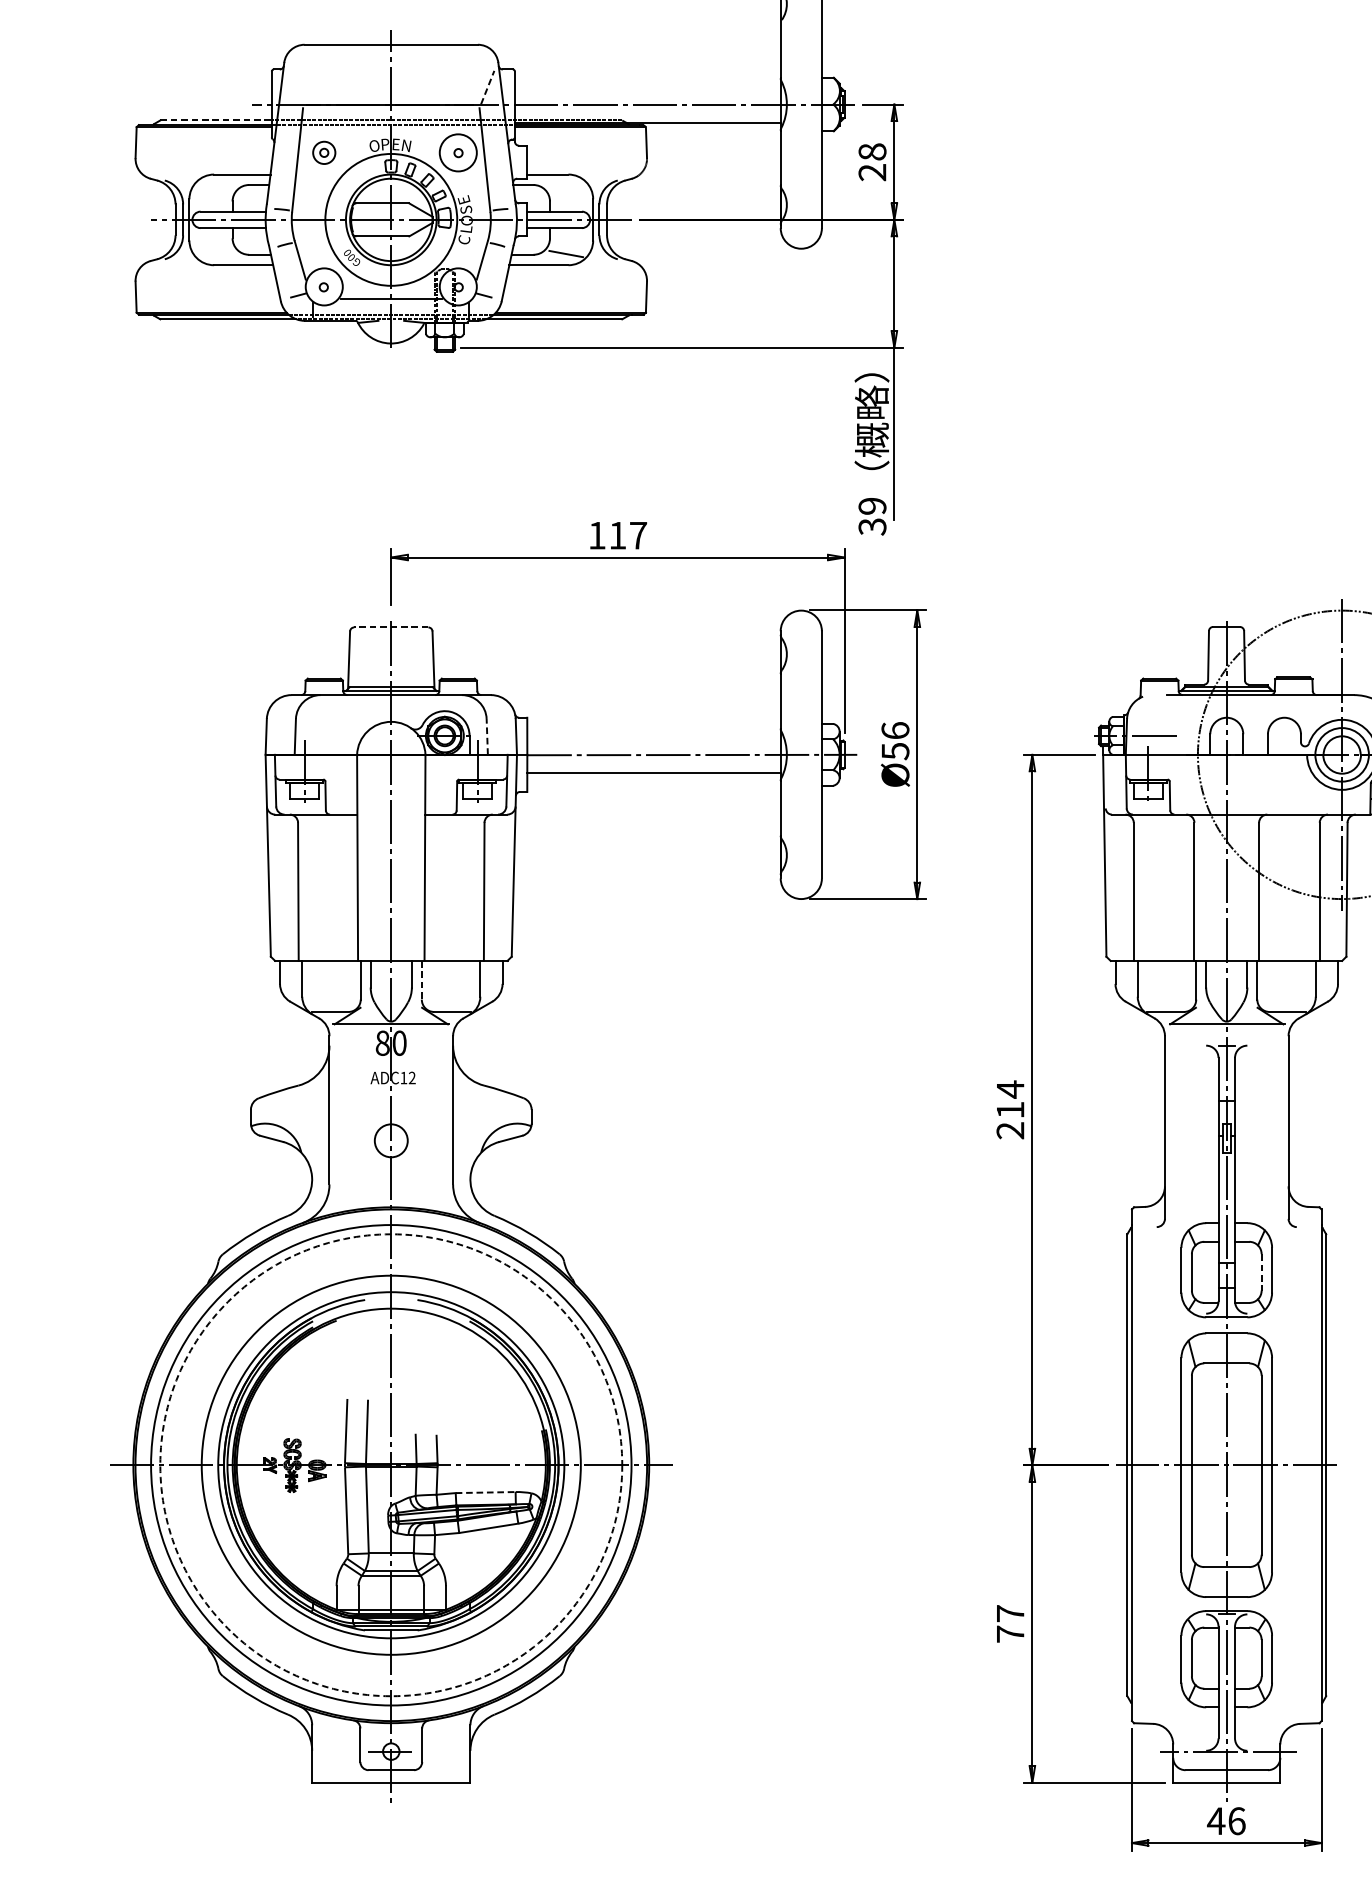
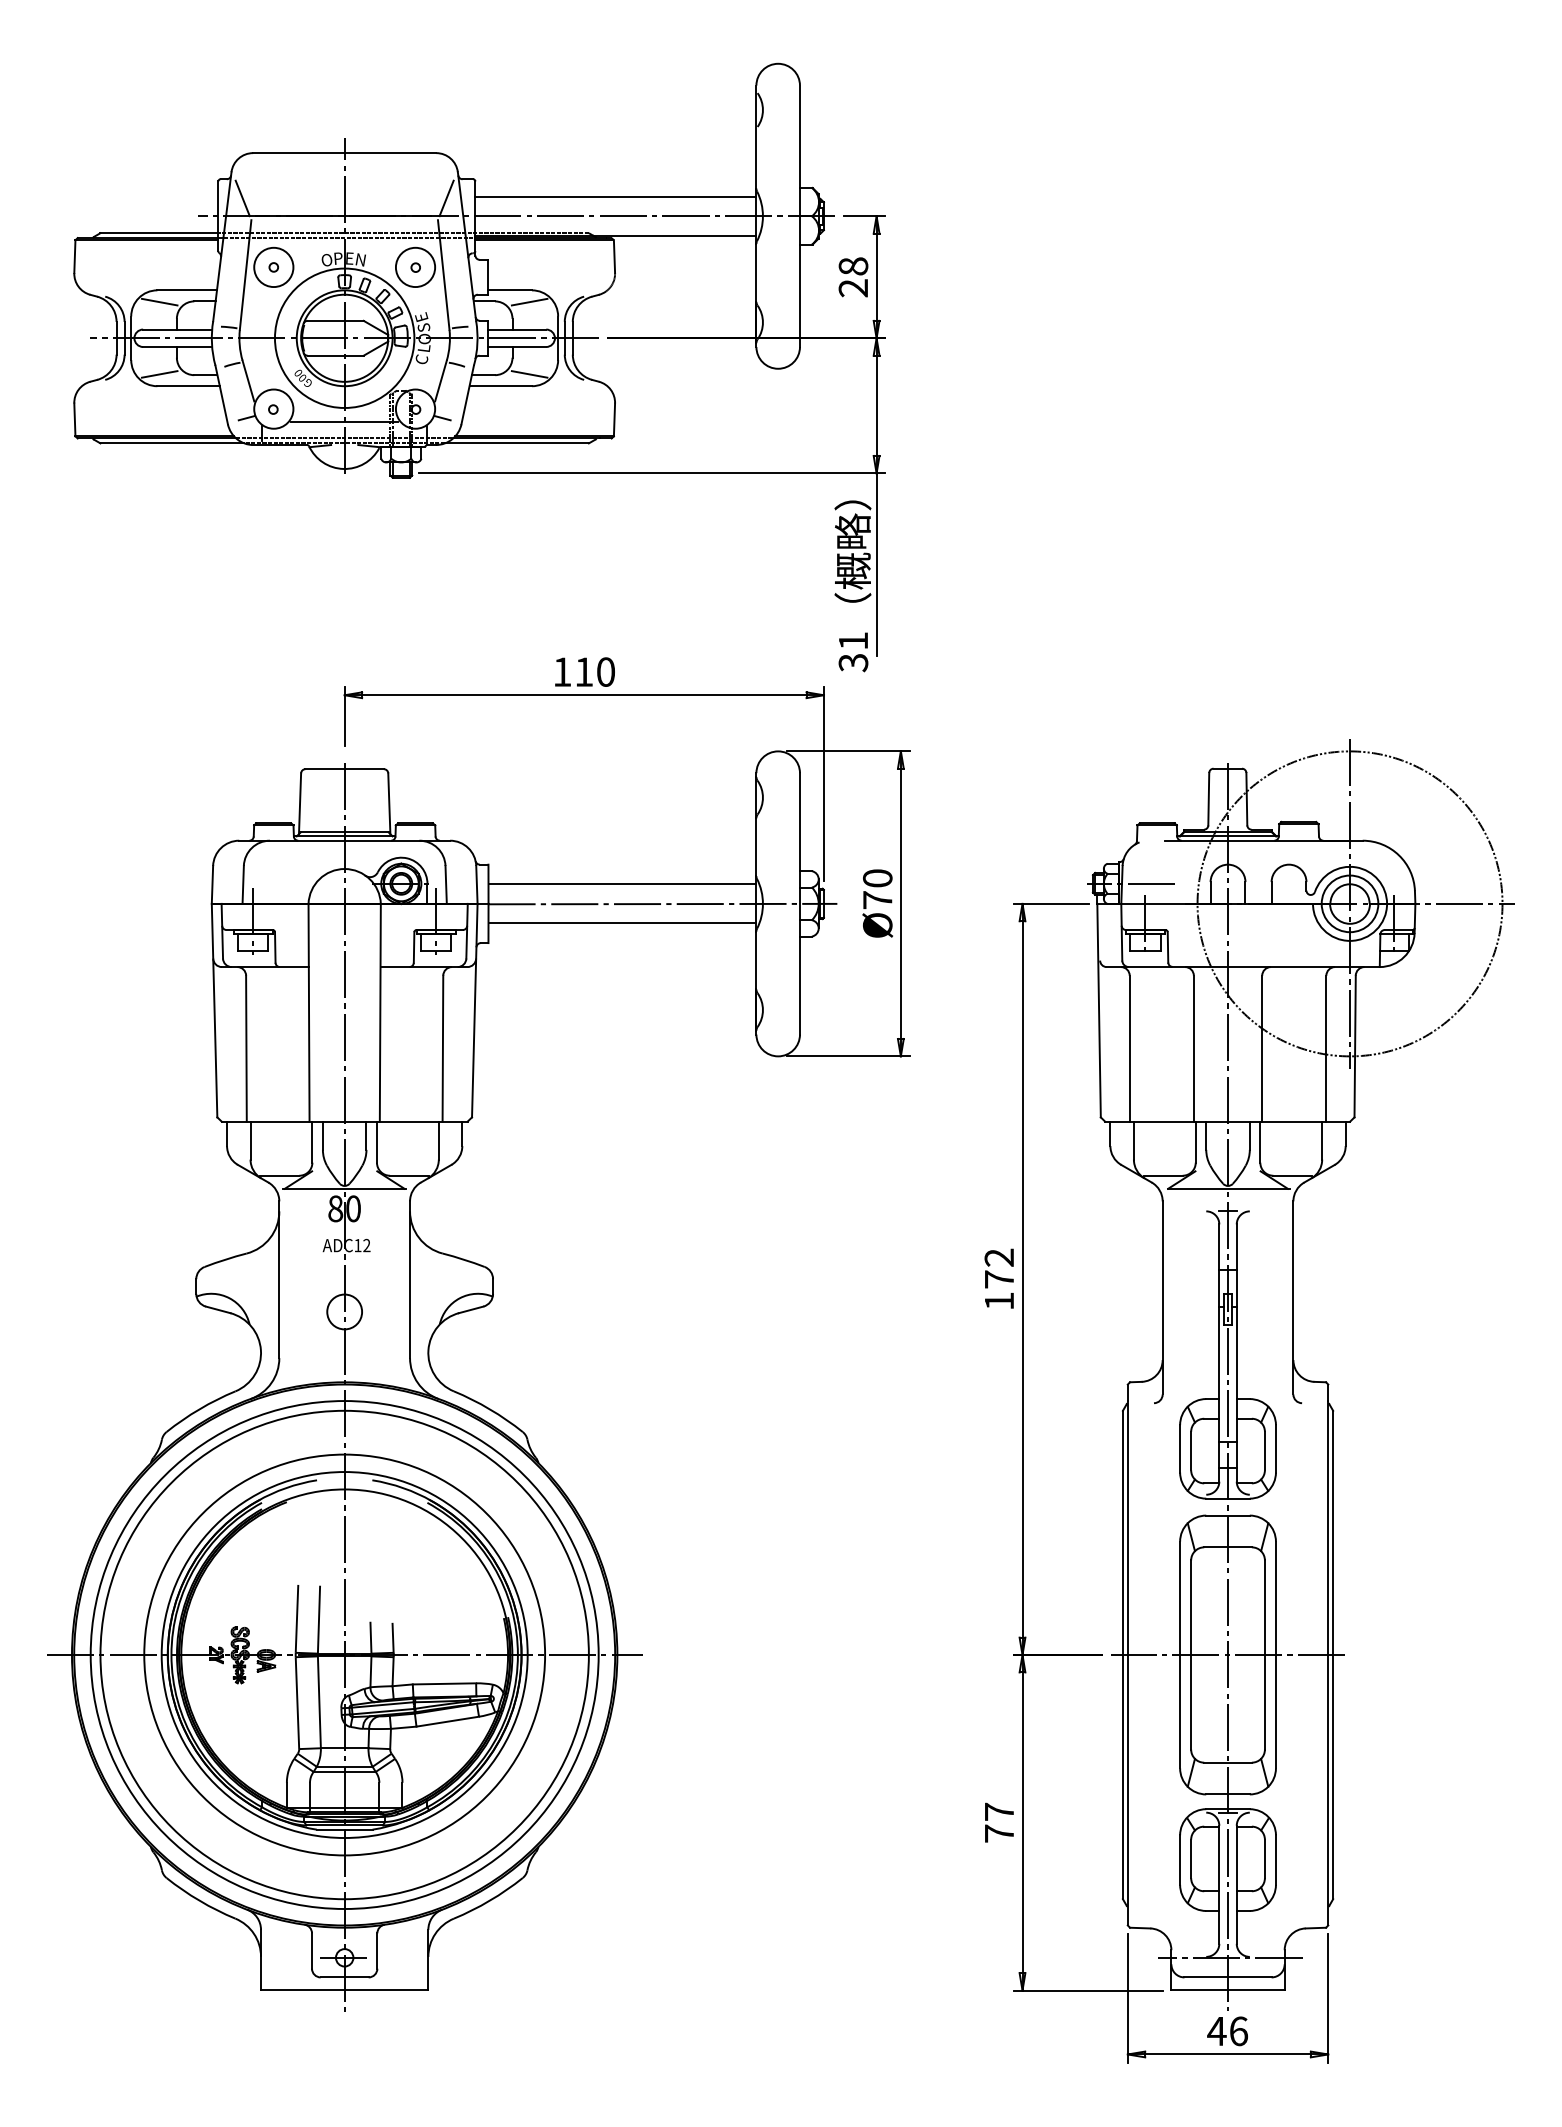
line: (647, 85) -> (615, 196), added
line: (487, 86) -> (446, 197), dashed -> solid
line: (294, 87) -> (242, 198), added
line: (216, 120) -> (159, 233), dashed -> solid
circle: (323, 152) -> (273, 267), size x1.67
line: (216, 185) -> (159, 301), added
line: (566, 185) -> (529, 301), added
line: (216, 254) -> (159, 374), added
text: (872, 506) -> (853, 641), 39 -> 31
text: (638, 535) -> (606, 671), 117 -> 110
line: (391, 627) -> (344, 769), dashed -> solid
line: (487, 736) -> (446, 884), dashed -> solid
line: (654, 736) -> (622, 884), added
text: (895, 741) -> (877, 889), Ø56 -> Ø70
line: (421, 980) -> (376, 1142), dashed -> solid
text: (1009, 1110) -> (998, 1279), 214 -> 172
line: (1261, 1272) -> (1264, 1451), dashed -> solid
circle: (391, 1464) -> (344, 1654), dashed -> solid
line: (485, 1492) -> (444, 1683), dashed -> solid

